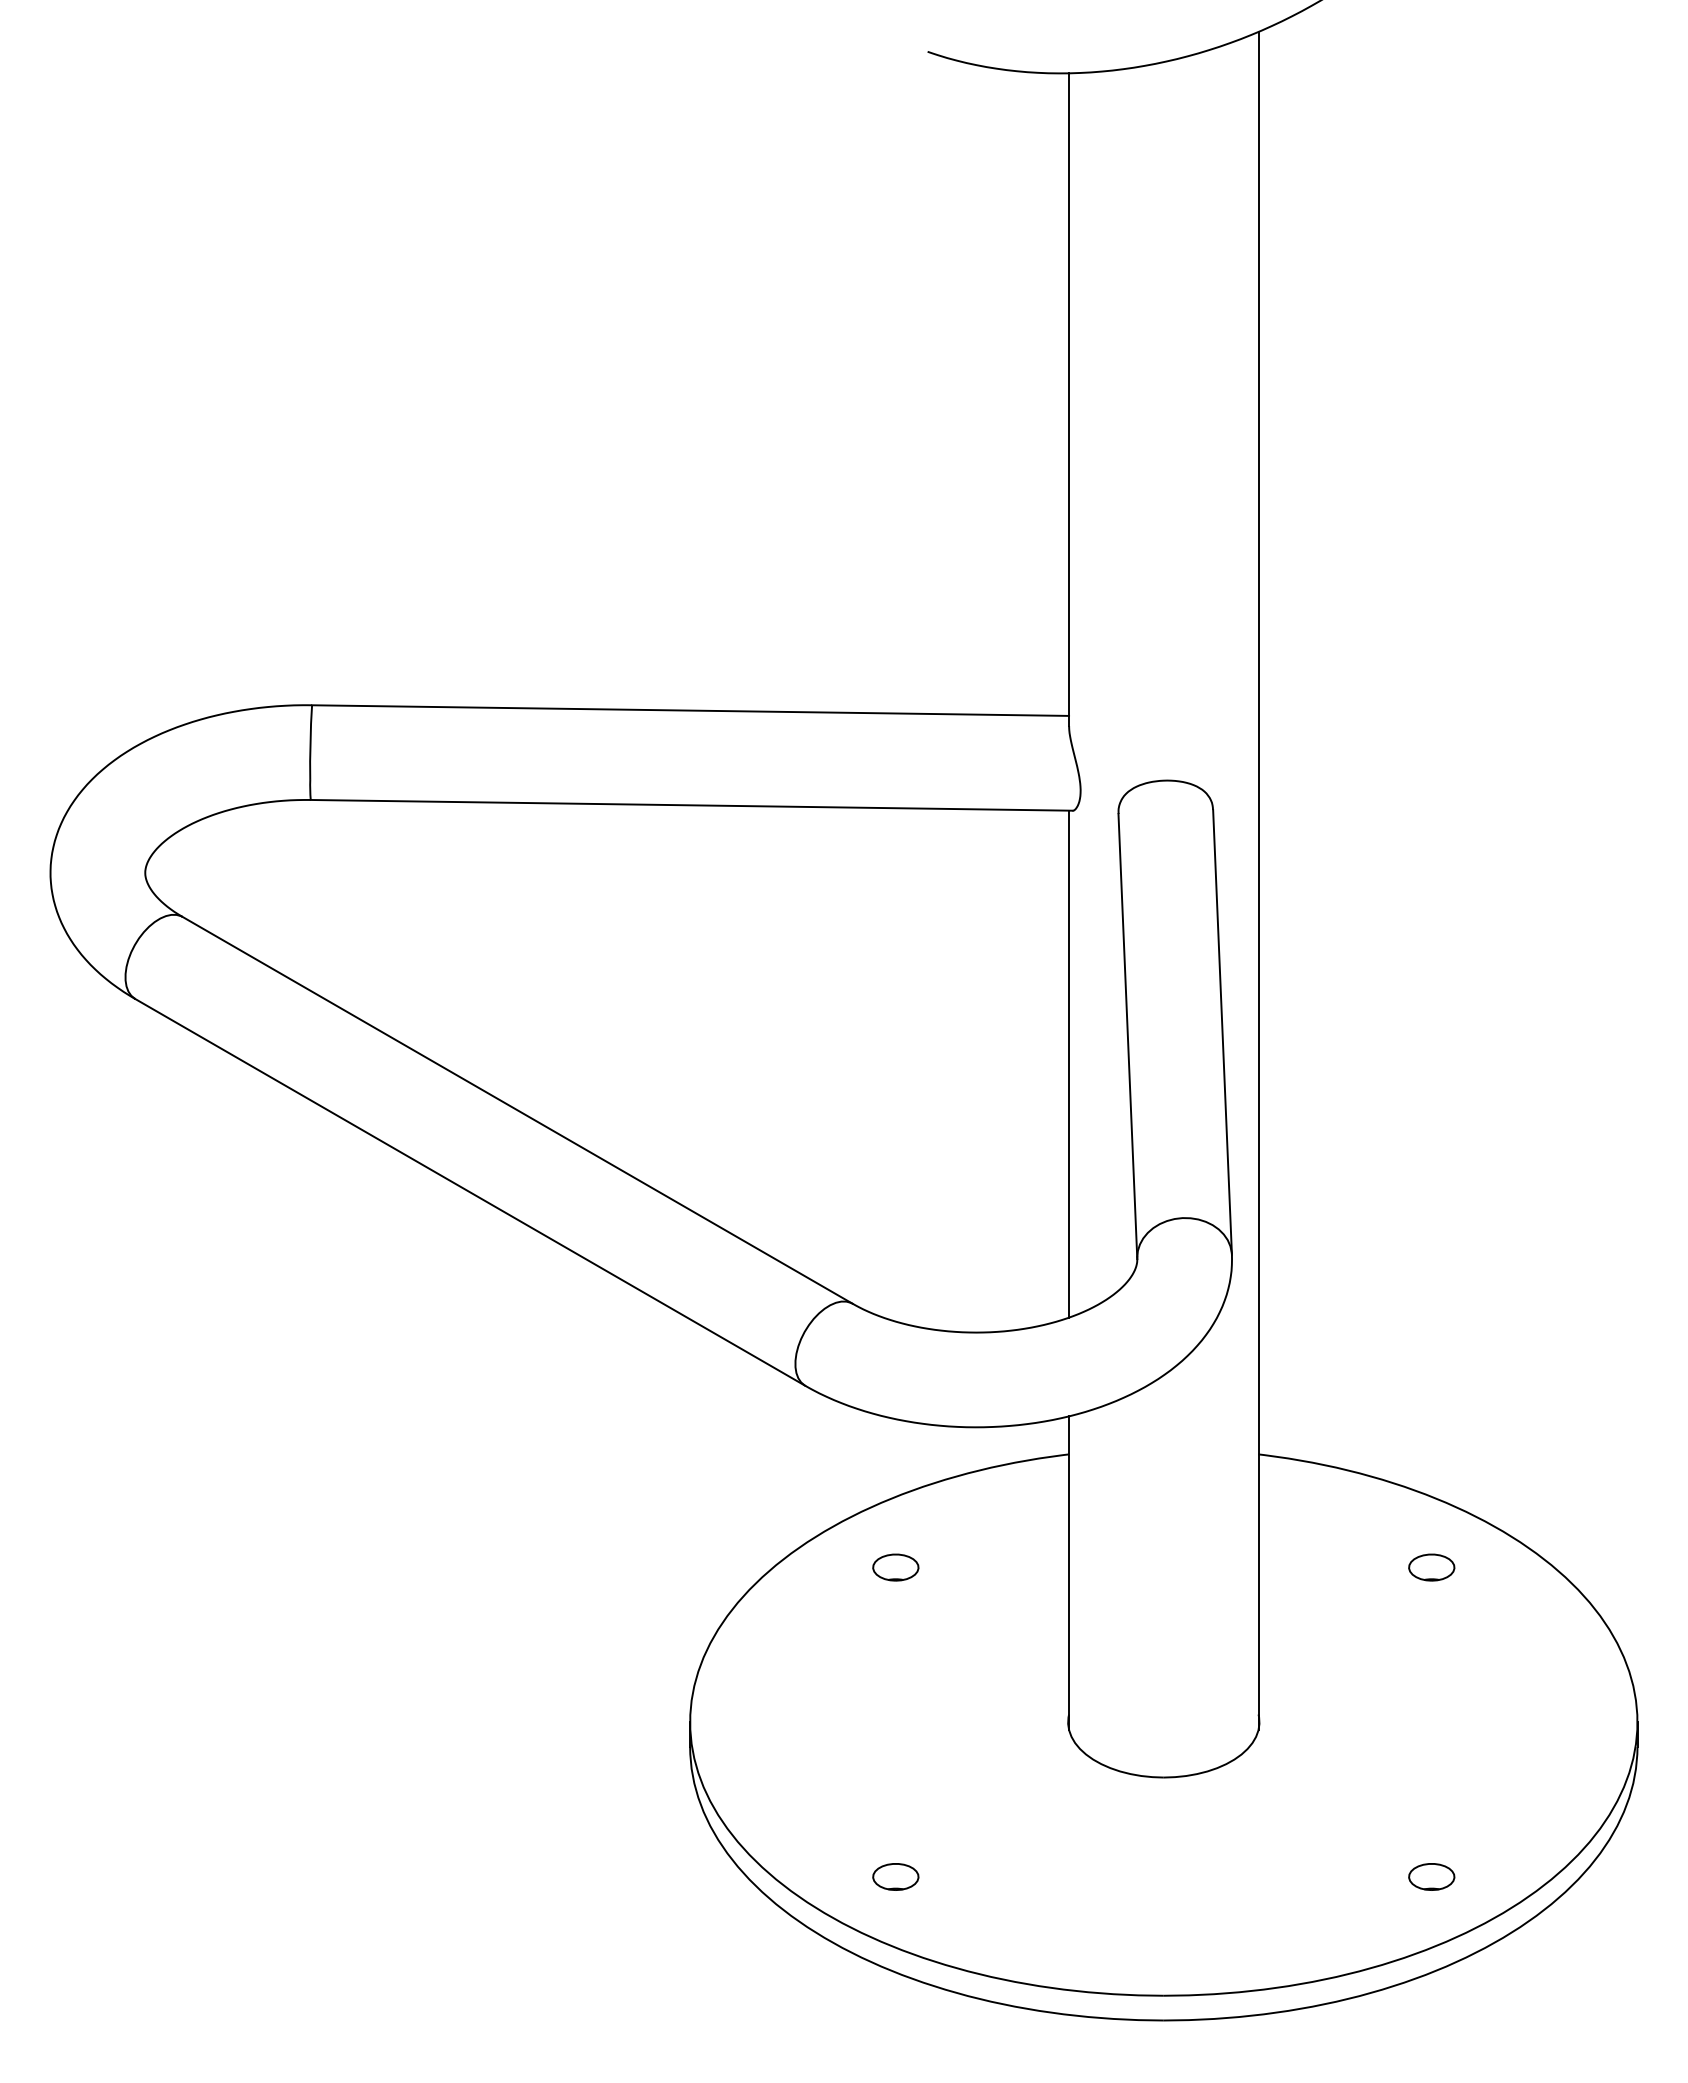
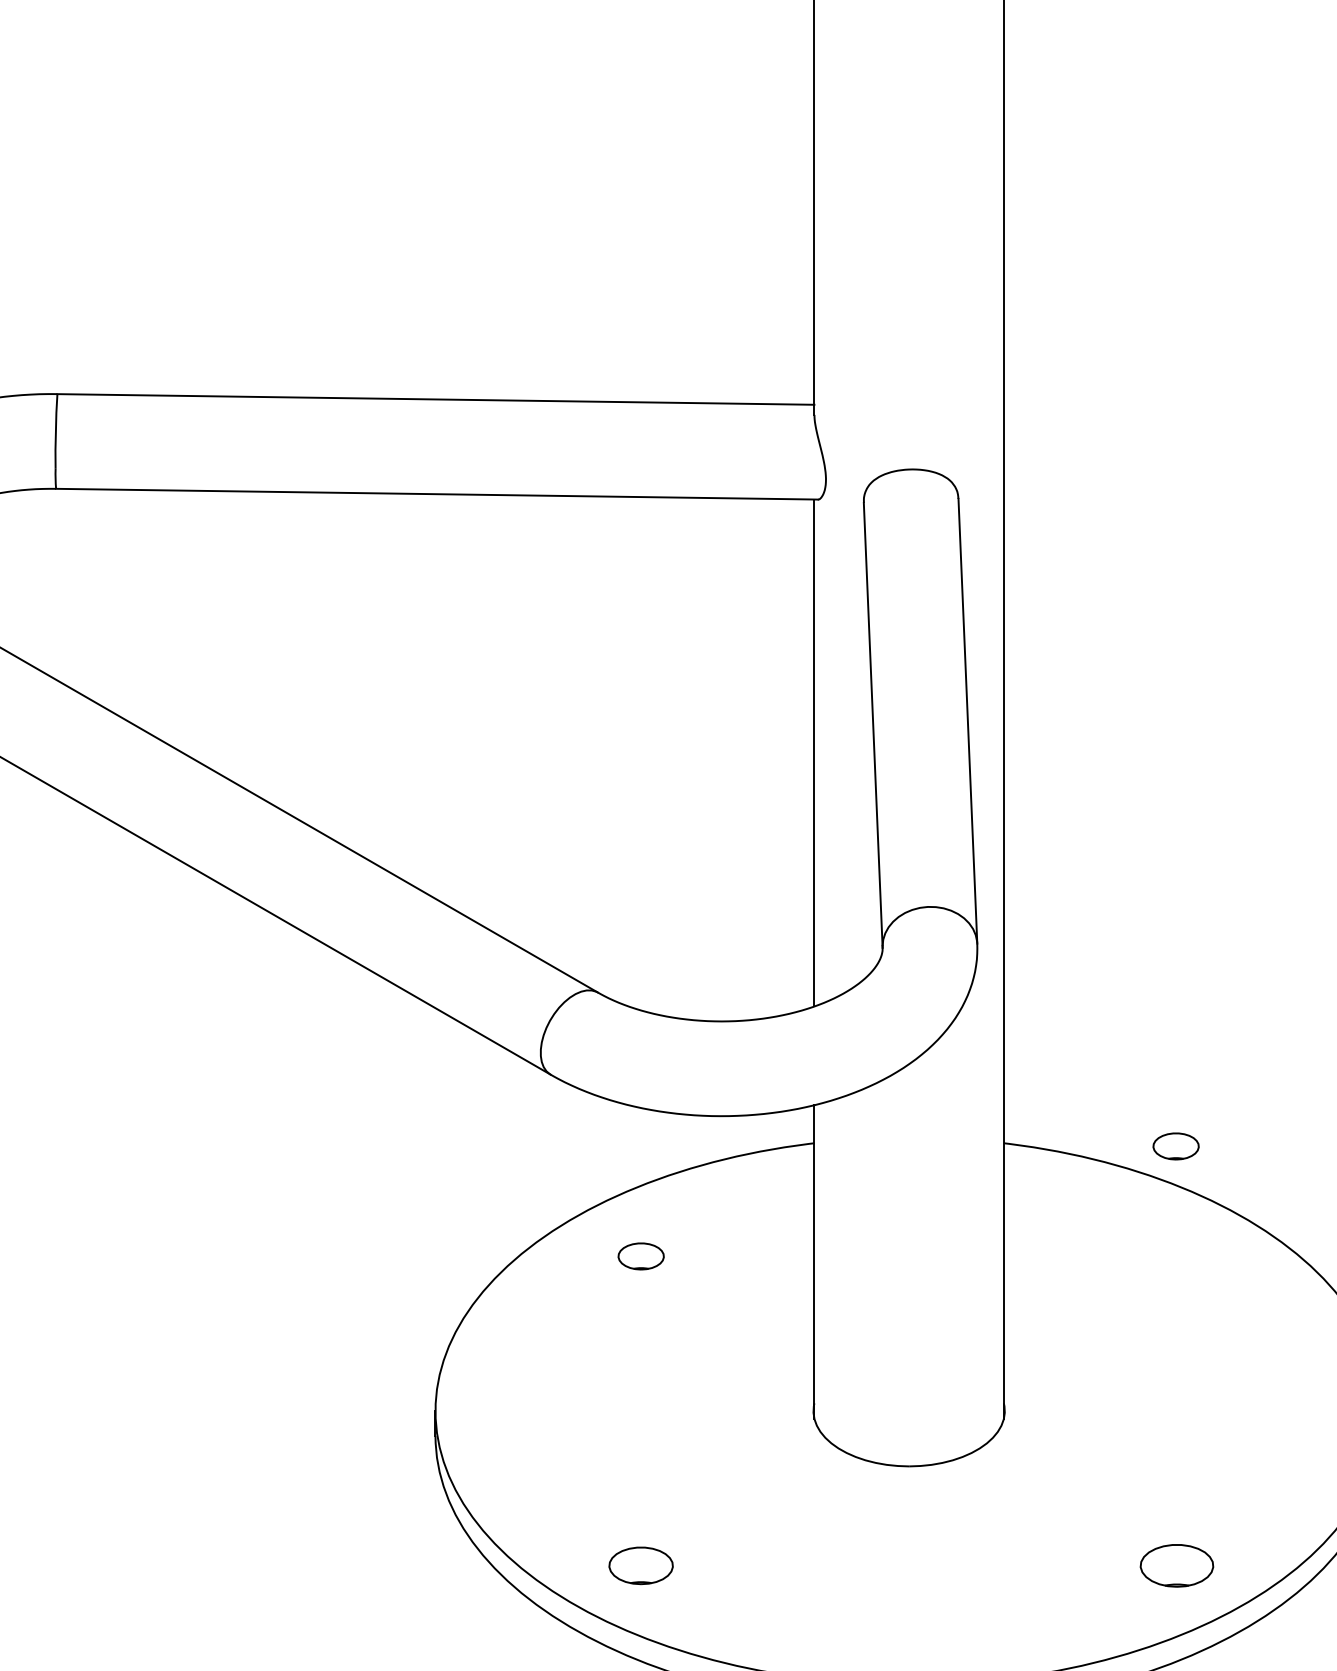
part: (1431, 1567) -> (1175, 1146), moved
part: (895, 1876) -> (640, 1565), size x1.4
part: (1431, 1876) -> (1176, 1565), size x1.6

